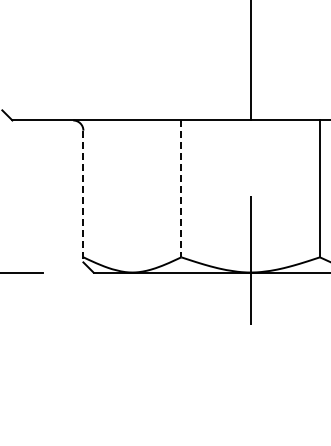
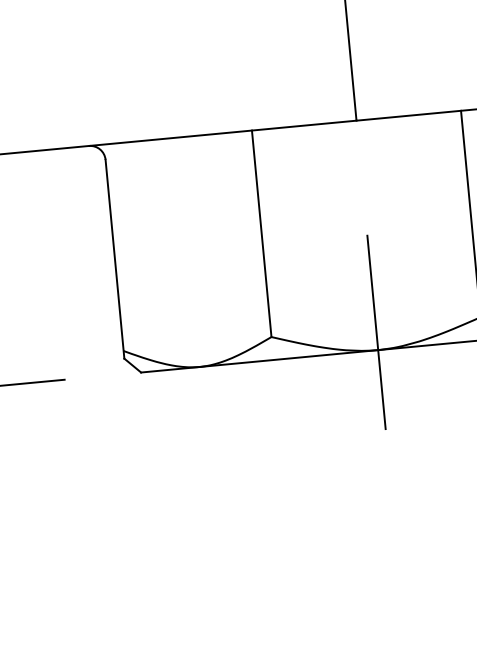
line: (181, 189) -> (261, 234), dashed -> solid
line: (83, 196) -> (115, 259), dashed -> solid

